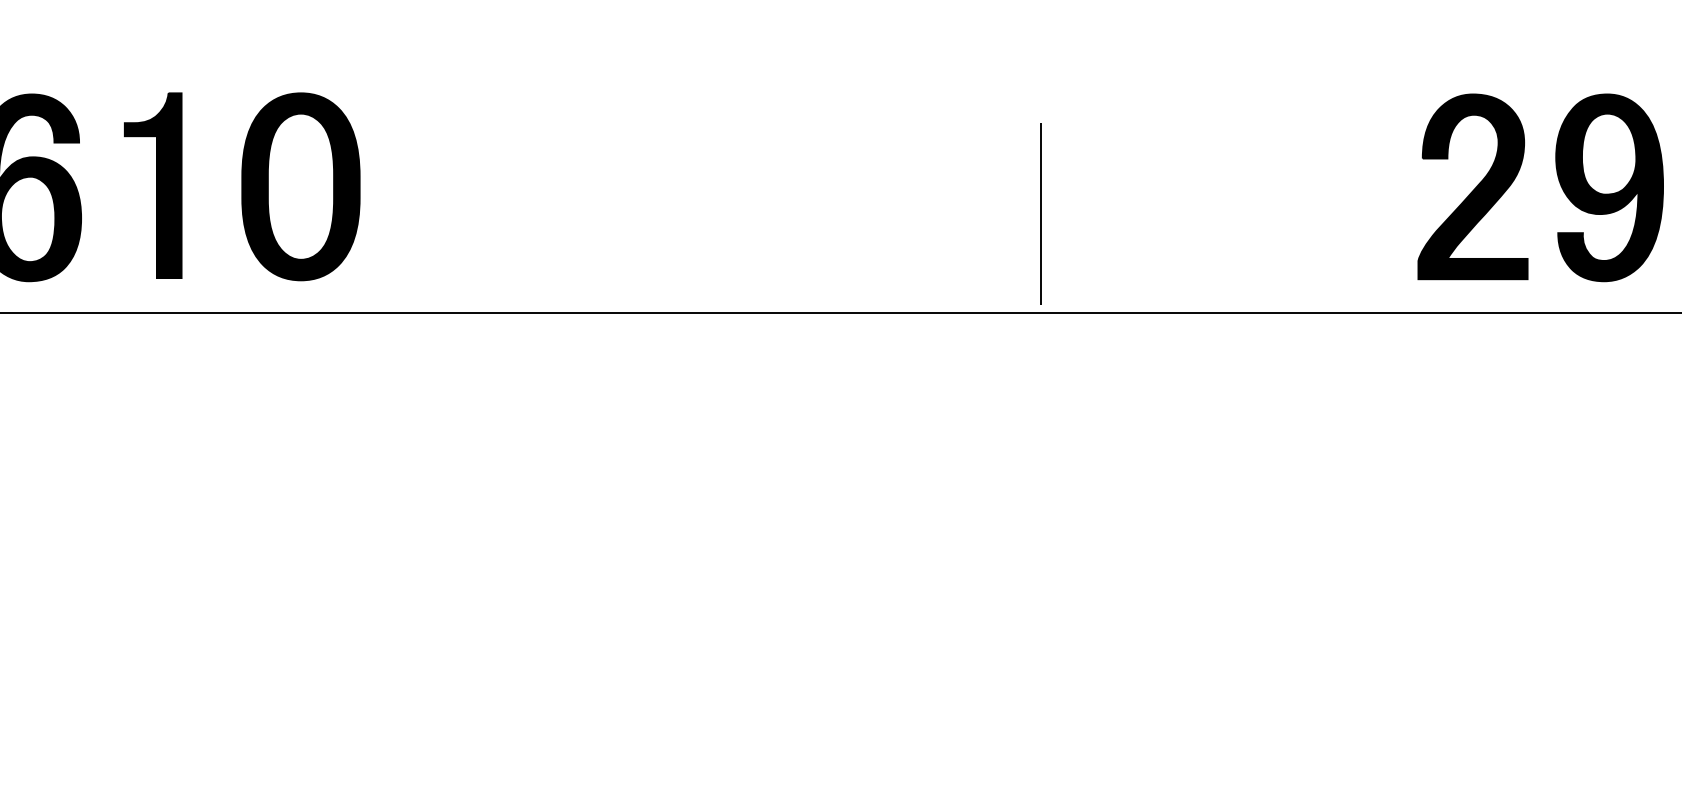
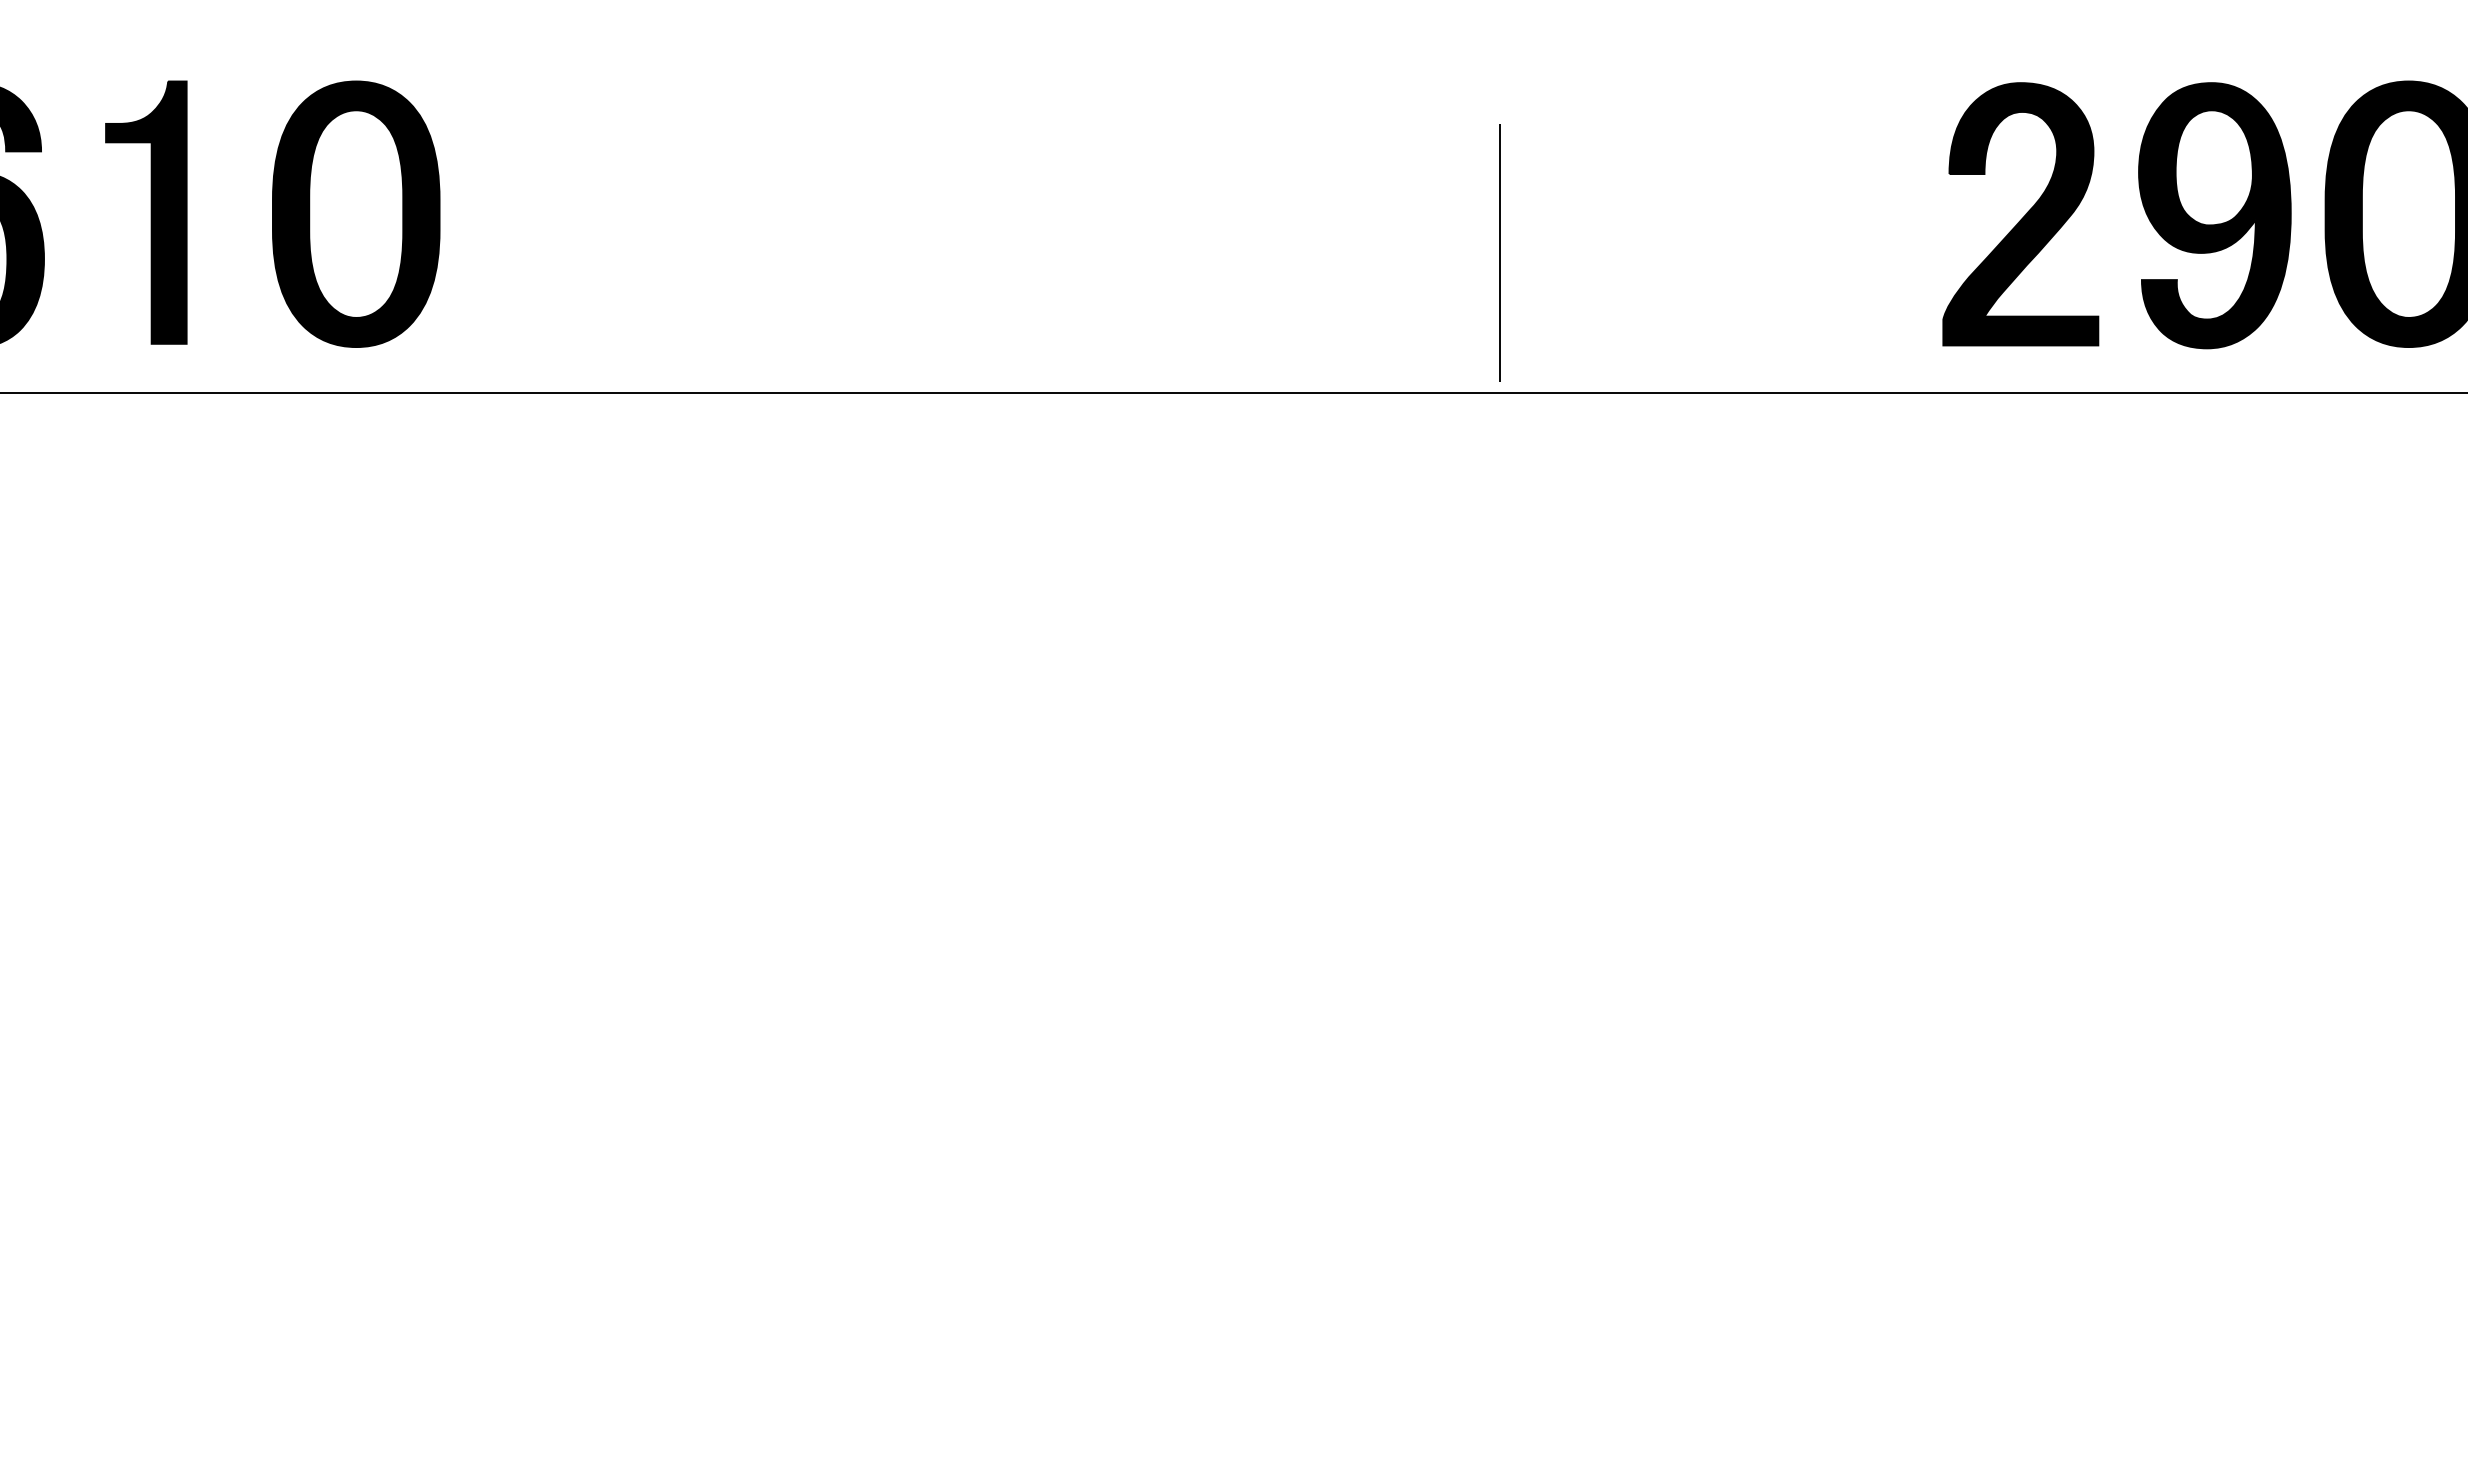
line: (1040, 213) -> (1499, 252), moved

